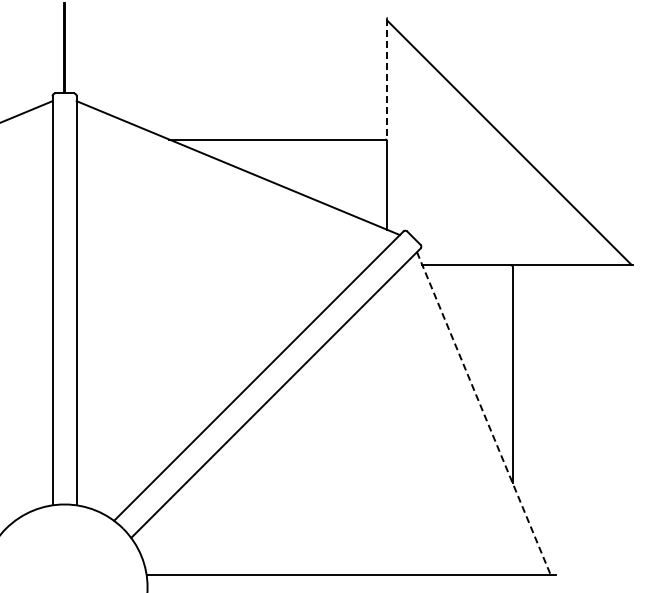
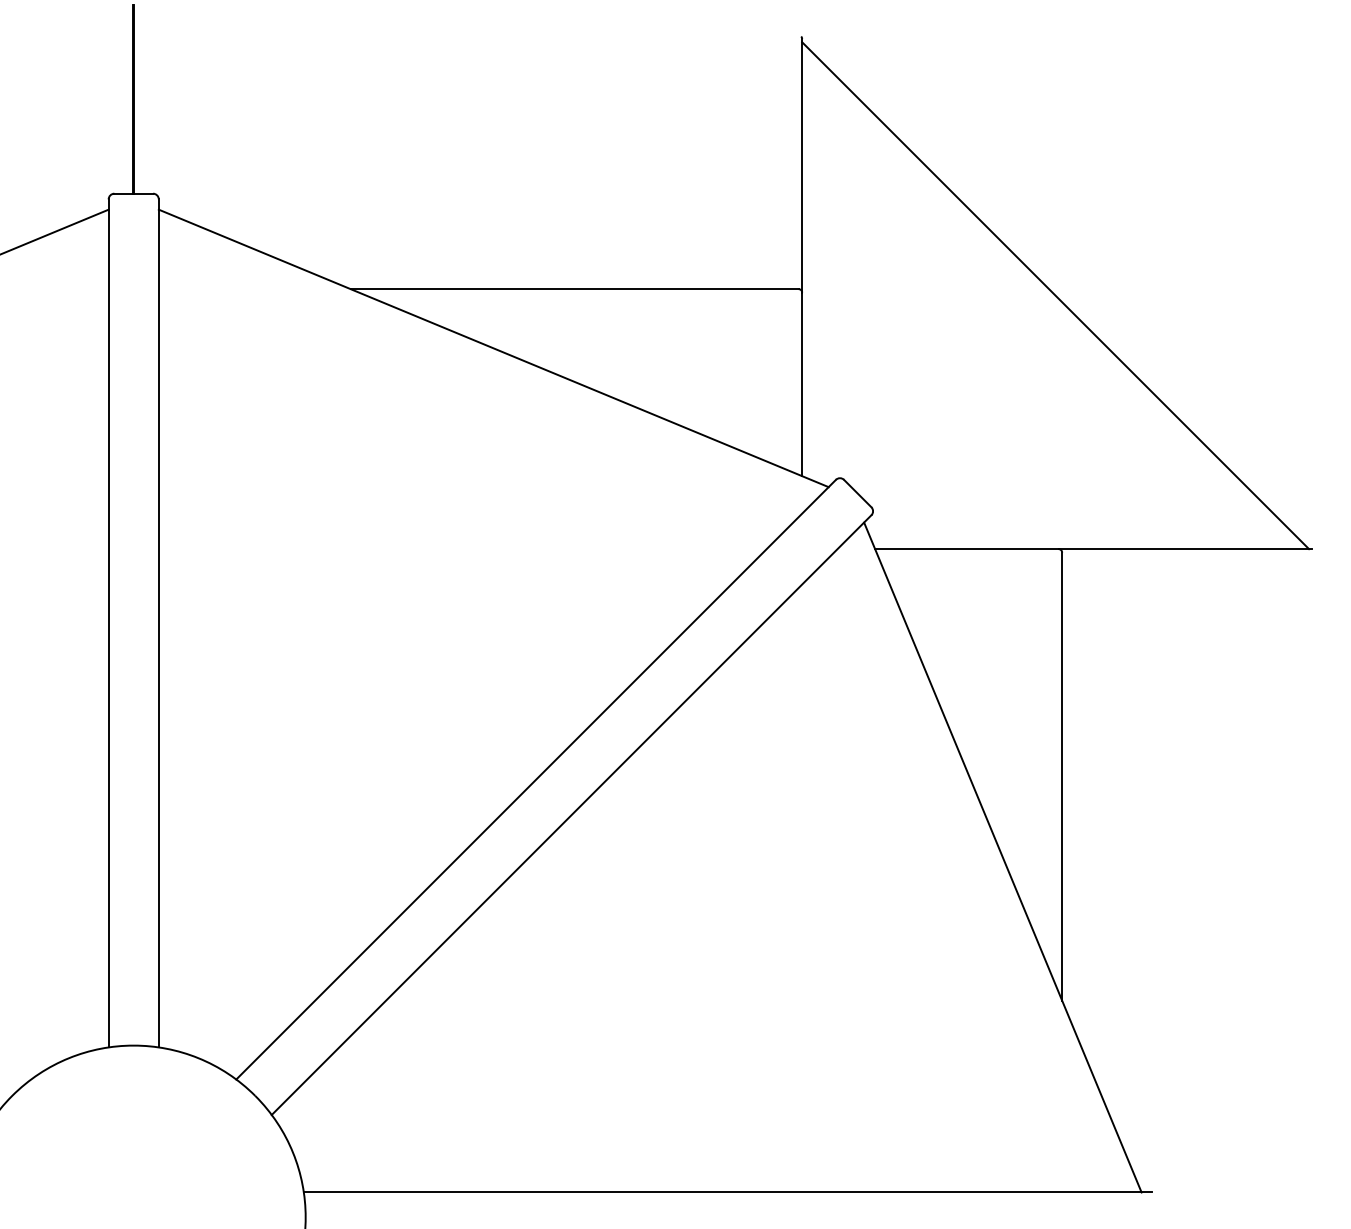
line: (387, 80) -> (802, 166), dashed -> solid
line: (483, 413) -> (1001, 857), dashed -> solid

